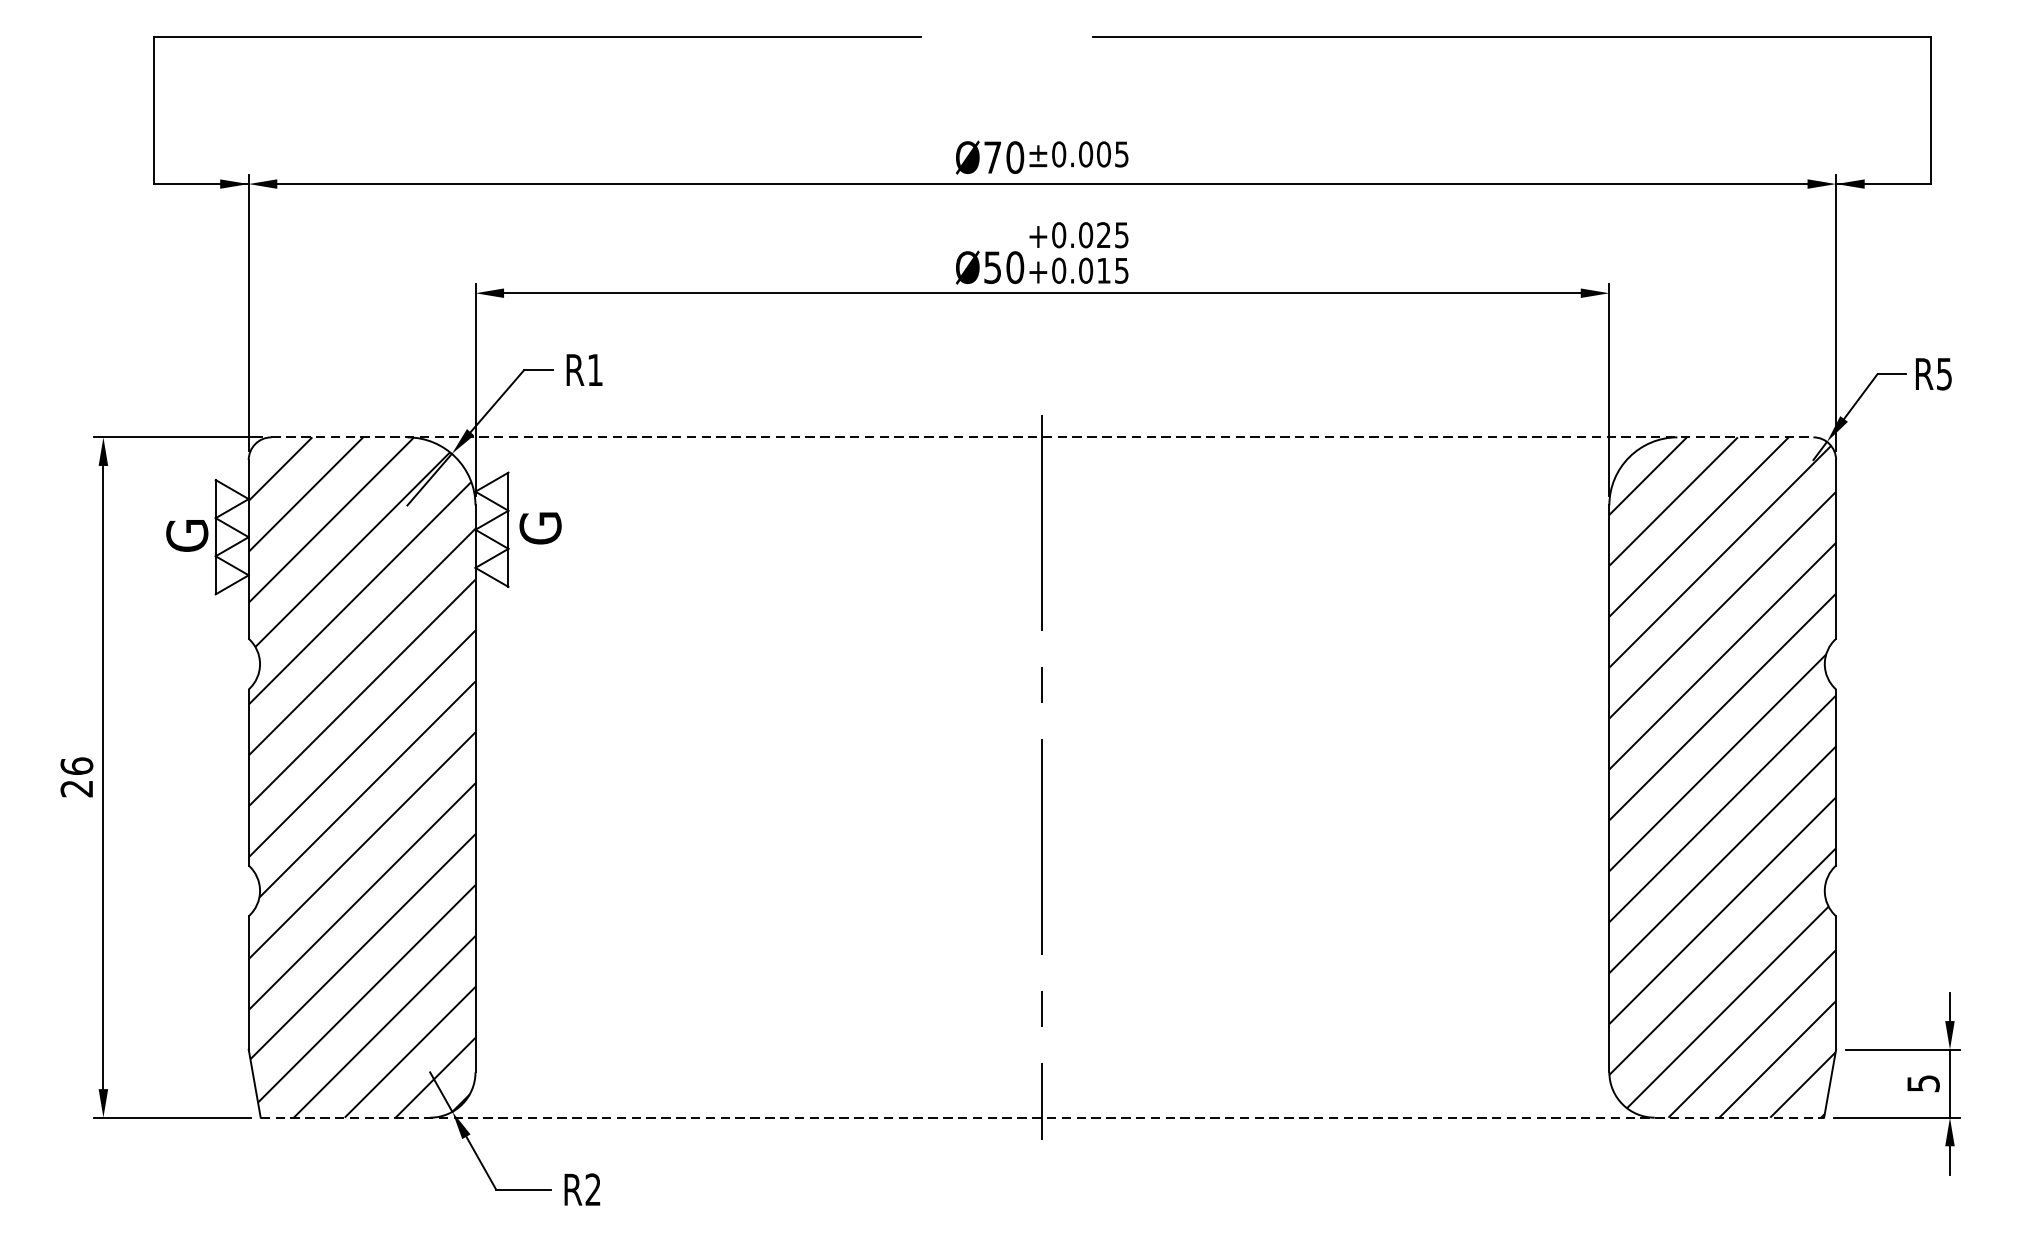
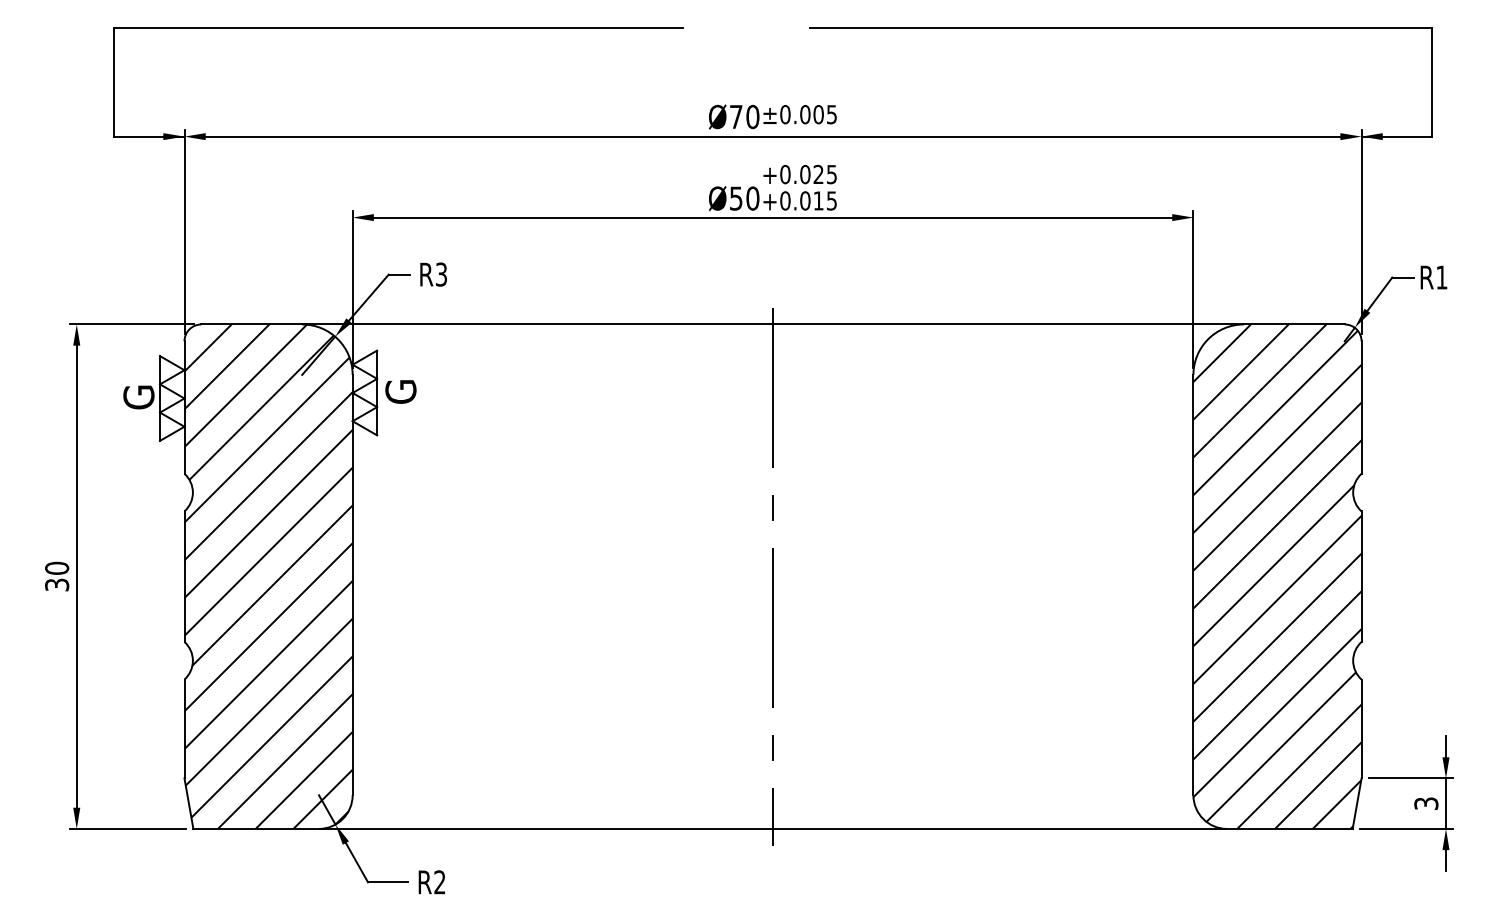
text: (595, 369) -> (441, 274), R1 -> R3
text: (1943, 374) -> (1441, 277), R5 -> R1
line: (1043, 437) -> (773, 324), dashed -> solid
text: (77, 777) -> (57, 576), 26 -> 30
text: (1922, 1083) -> (1425, 803), 5 -> 3
line: (1043, 1117) -> (773, 828), dashed -> solid

